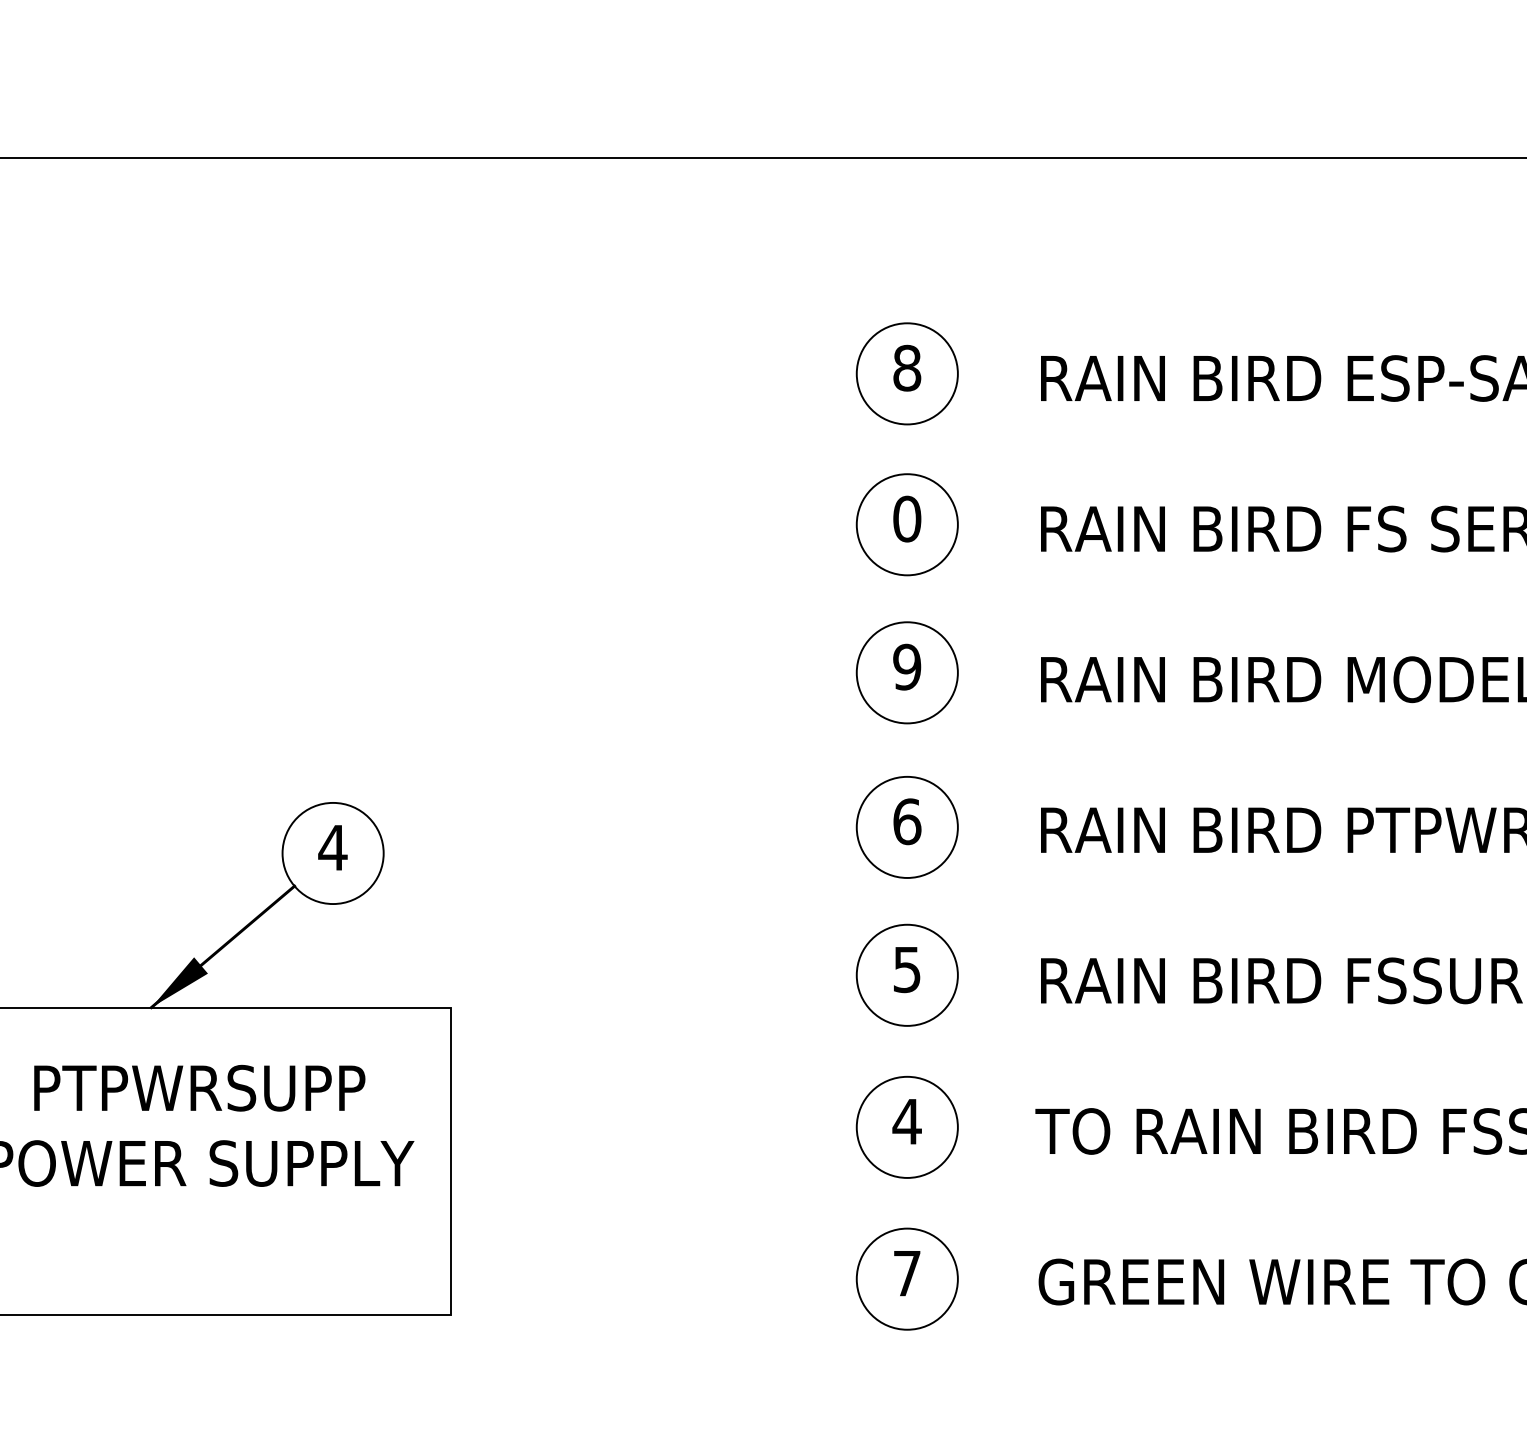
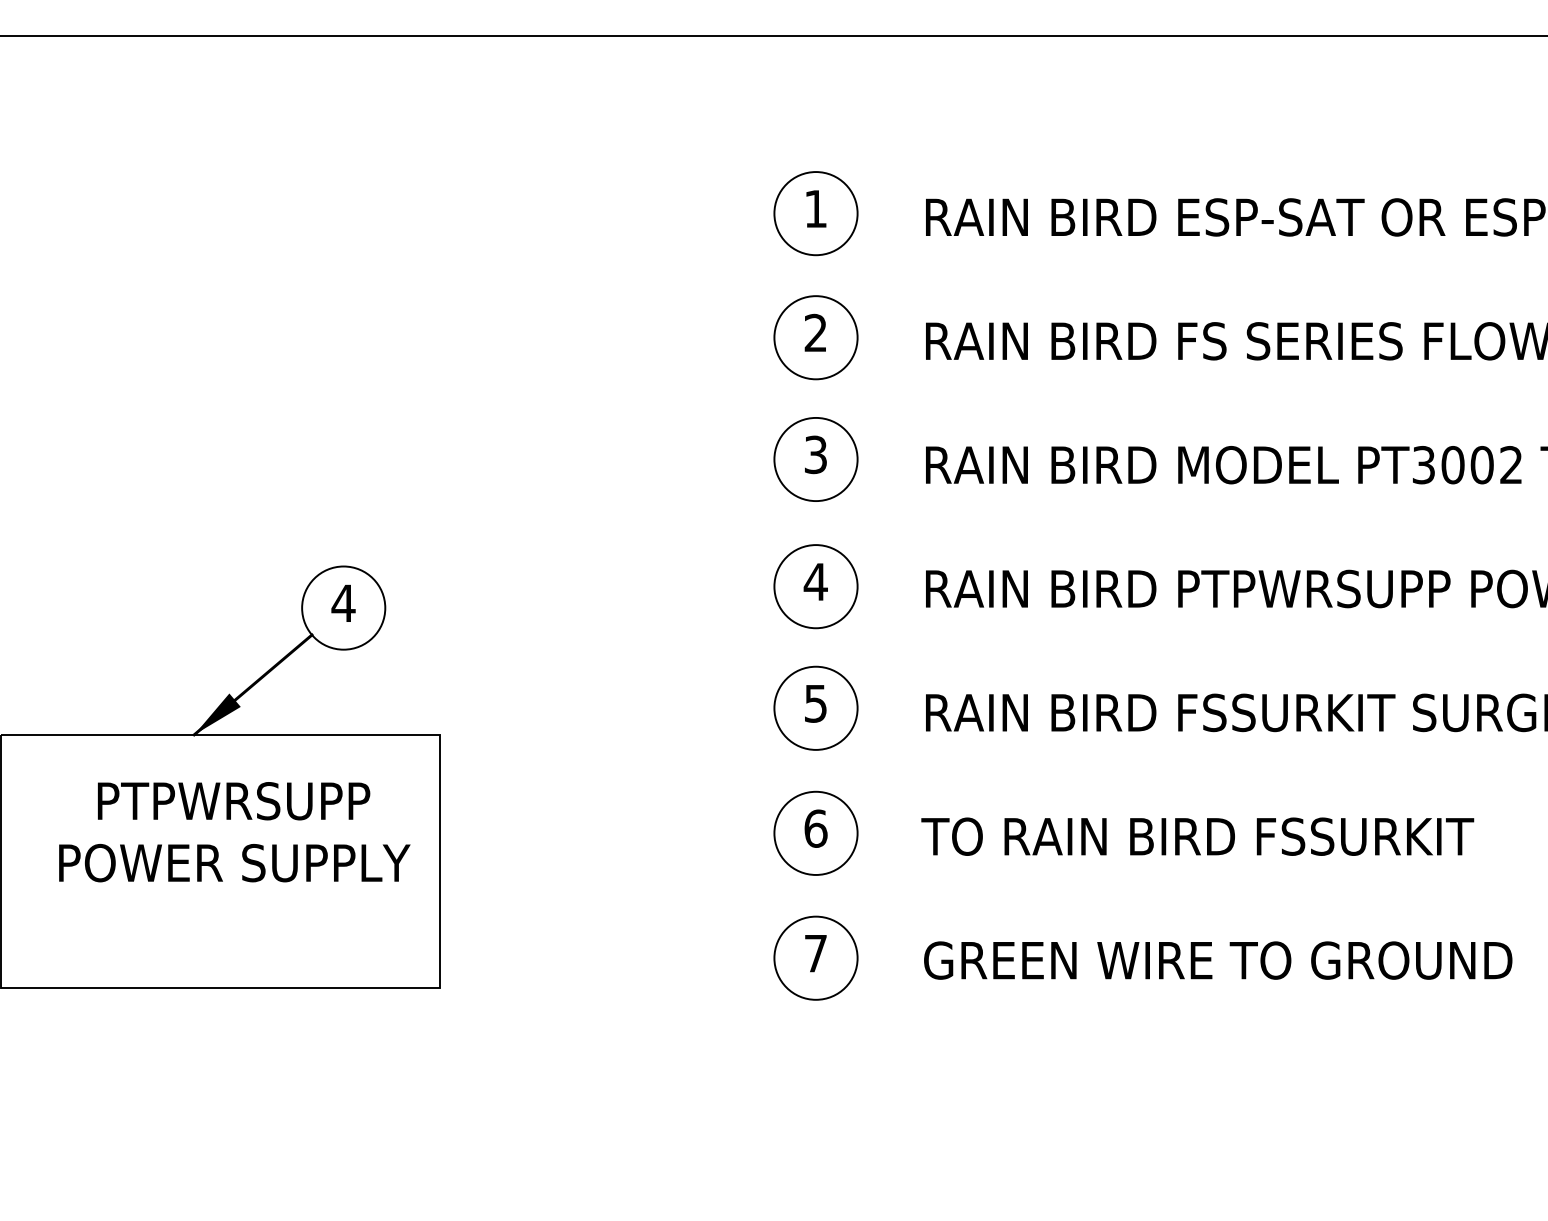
text: (906, 367) -> (815, 208), 8 -> 1
text: (906, 518) -> (815, 332), 0 -> 2
text: (906, 666) -> (815, 454), 9 -> 3
text: (906, 821) -> (815, 581), 6 -> 4
text: (906, 1121) -> (815, 828), 4 -> 6

